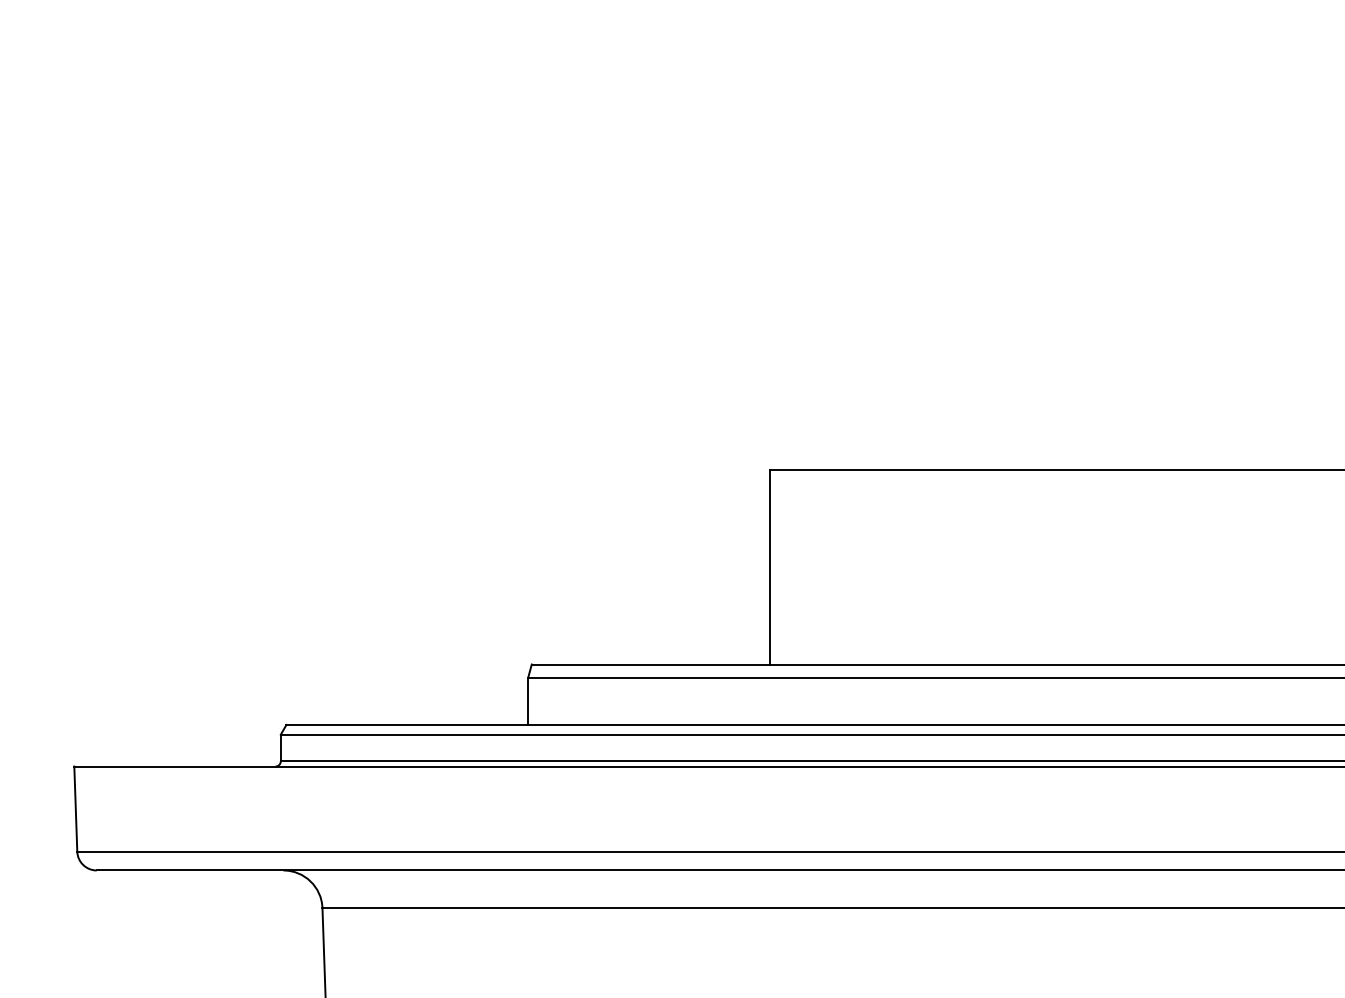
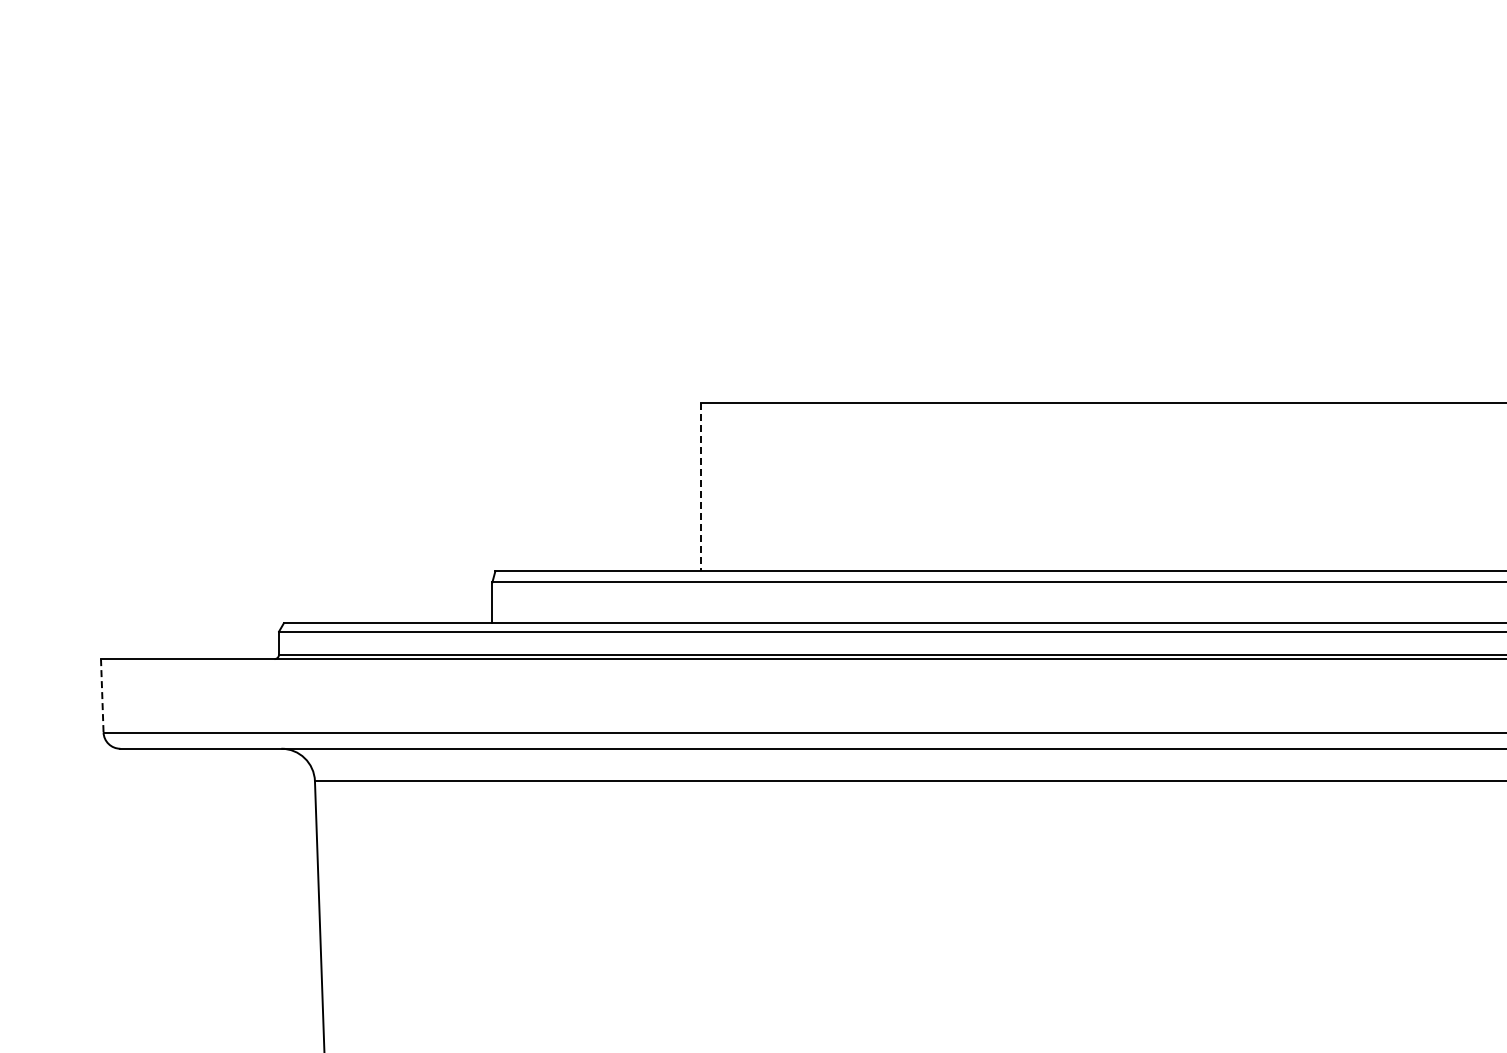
line: (770, 567) -> (701, 487), solid -> dashed
line: (76, 808) -> (102, 695), solid -> dashed

